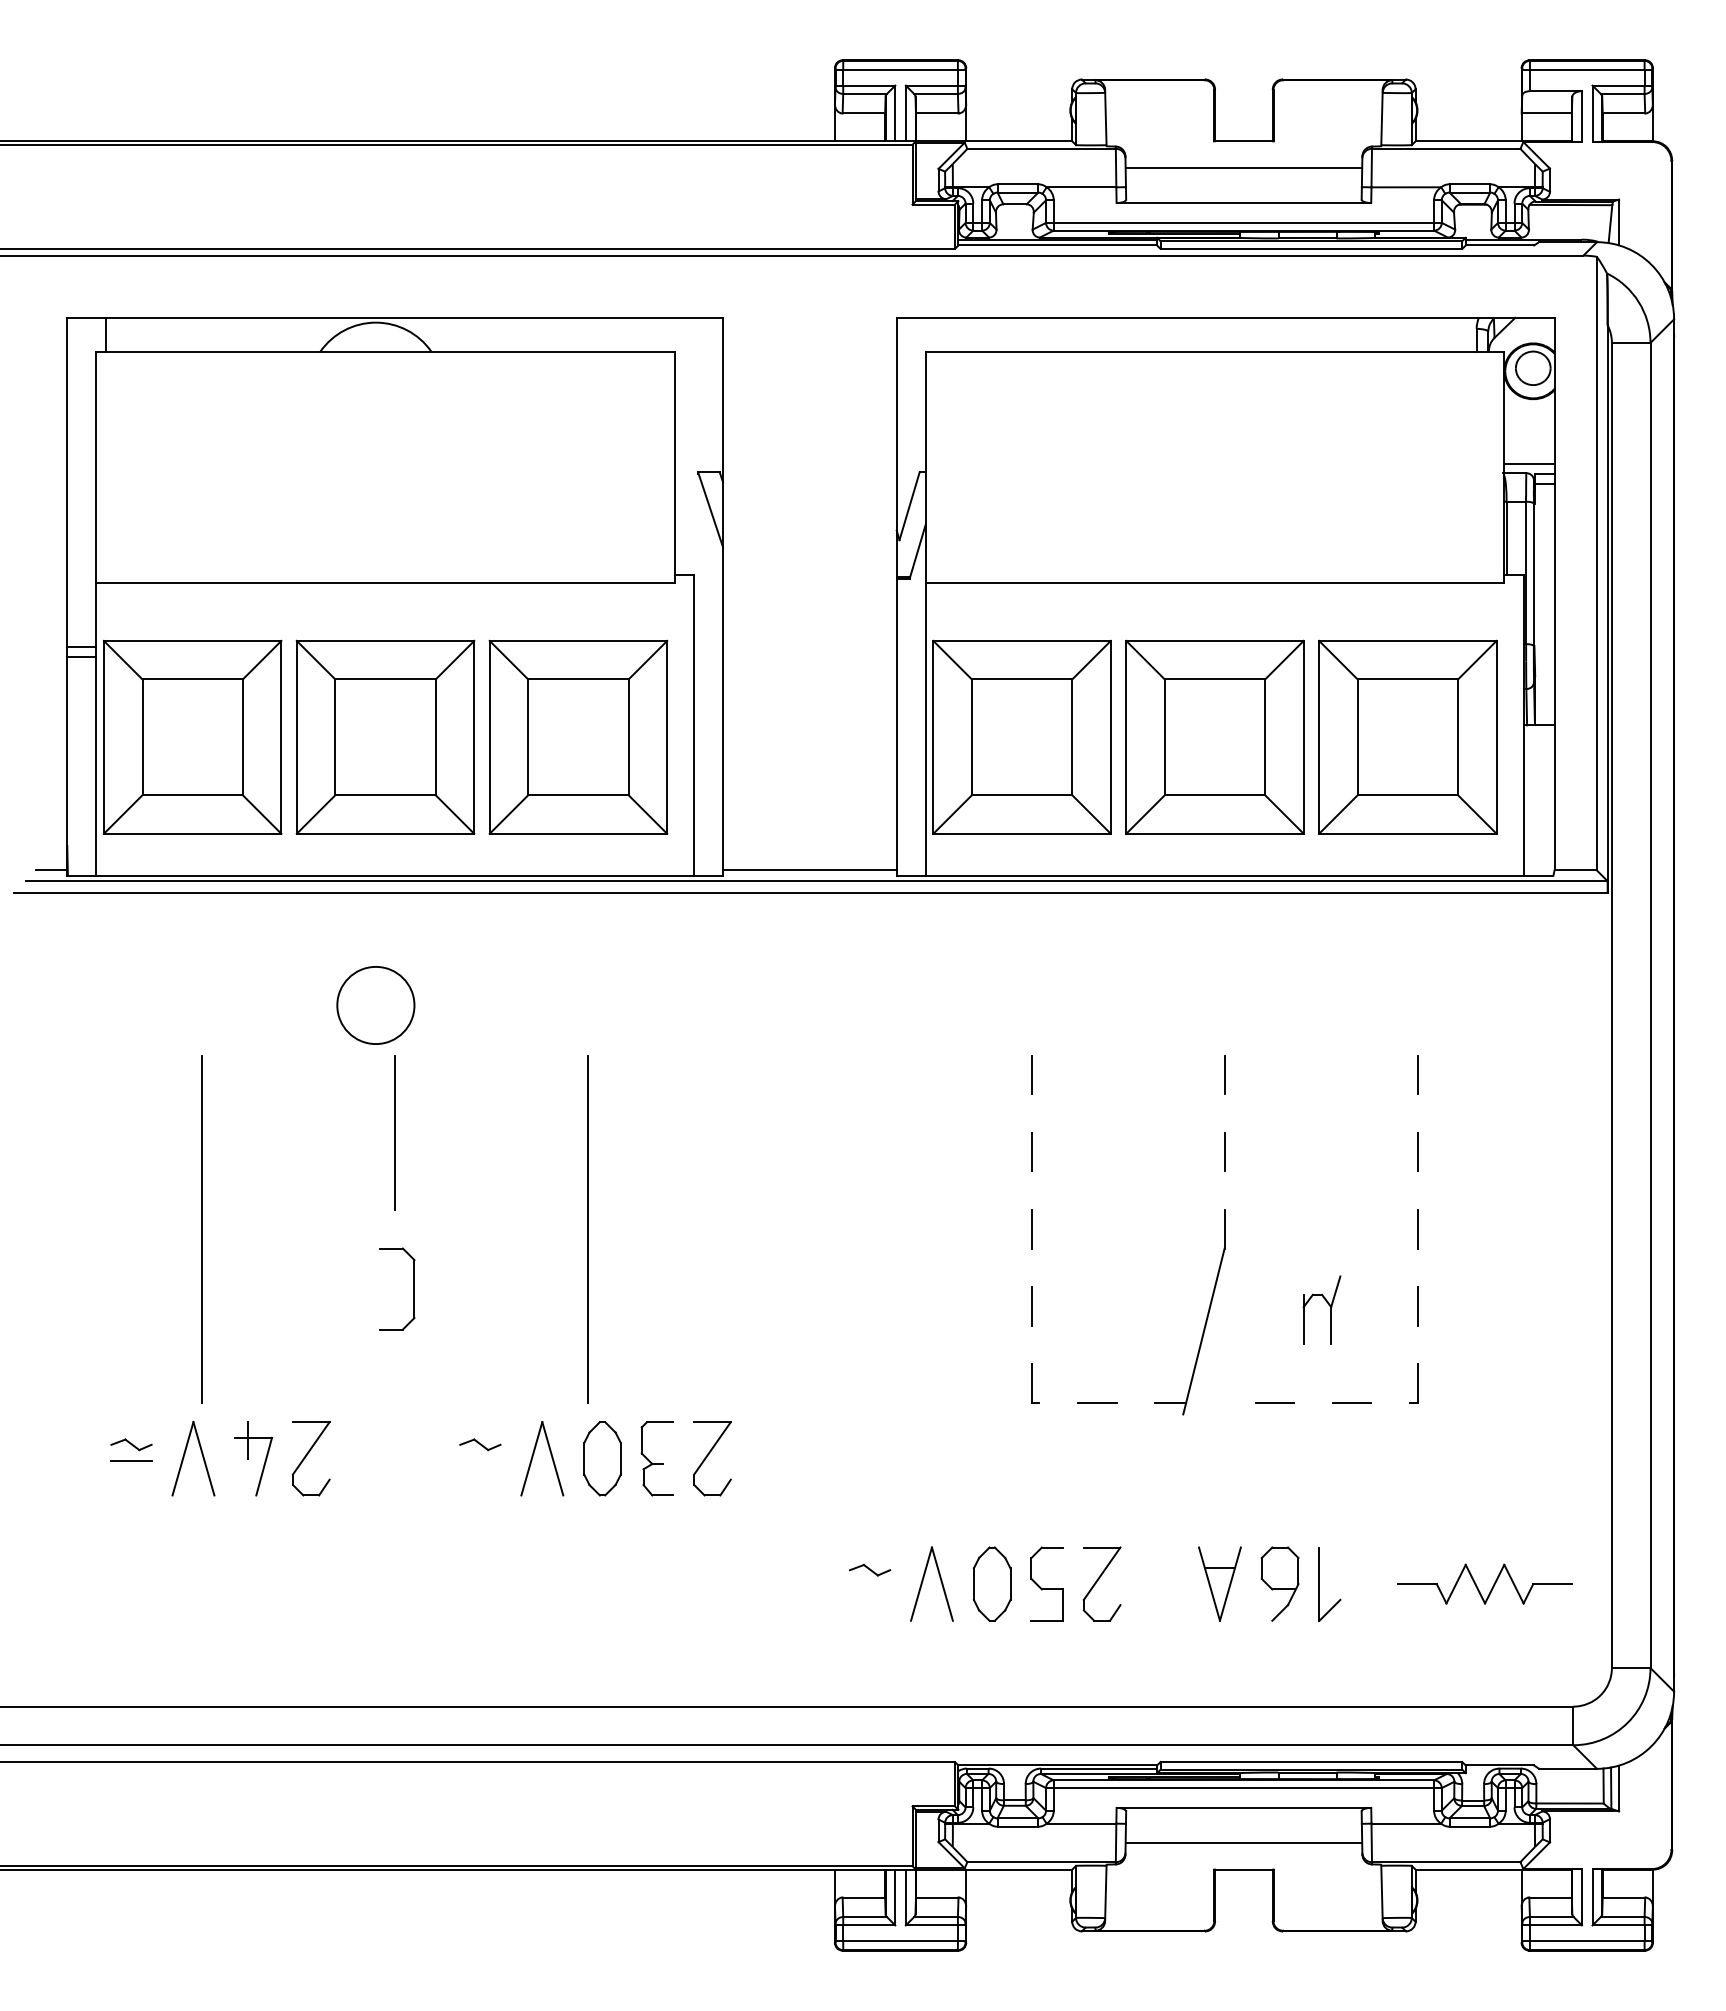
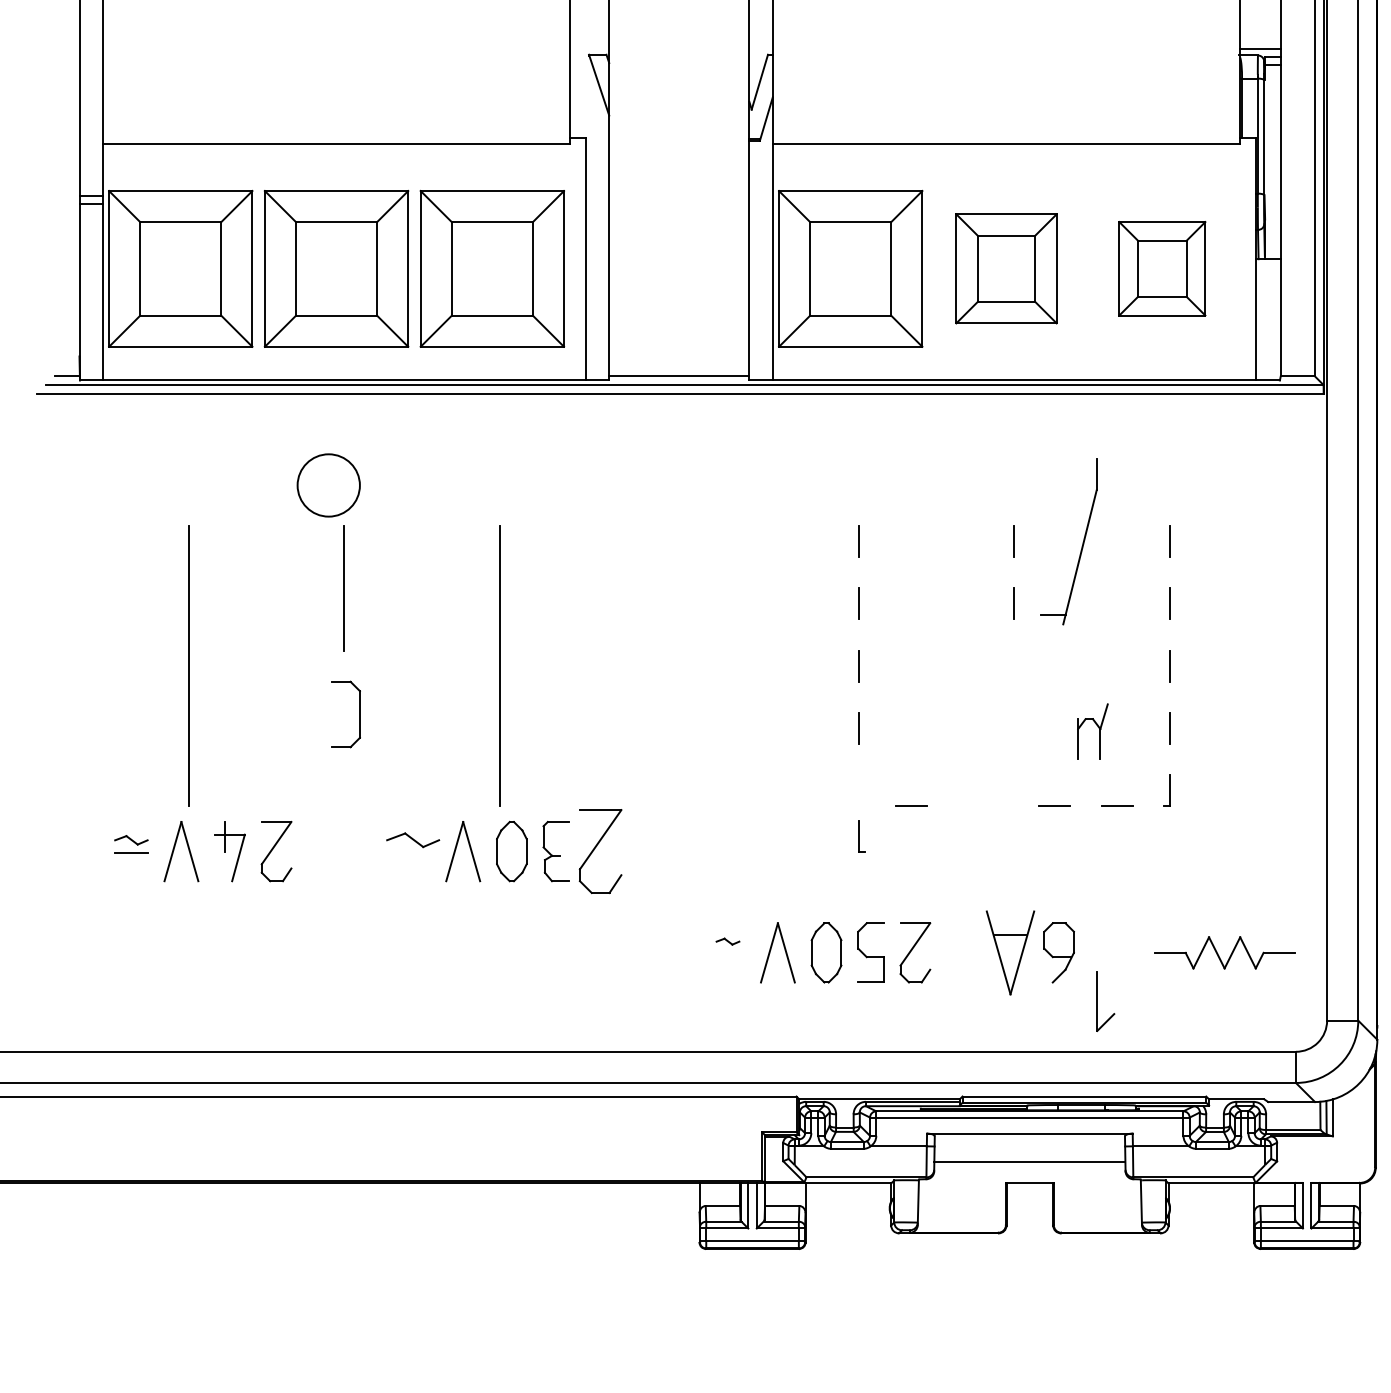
part: (1214, 736) -> (1006, 268), size x0.7
part: (1407, 736) -> (1162, 268), size x0.6
part: (1206, 1316) -> (1082, 545), moved
part: (1035, 1383) -> (861, 836), moved
part: (480, 1444) -> (413, 840), size x1.6
part: (712, 1458) -> (600, 851), size x1.4
part: (870, 1570) -> (728, 941), size x0.7
part: (1219, 1583) -> (1010, 952), size x1.4
part: (1319, 1584) -> (1097, 1001), moved

